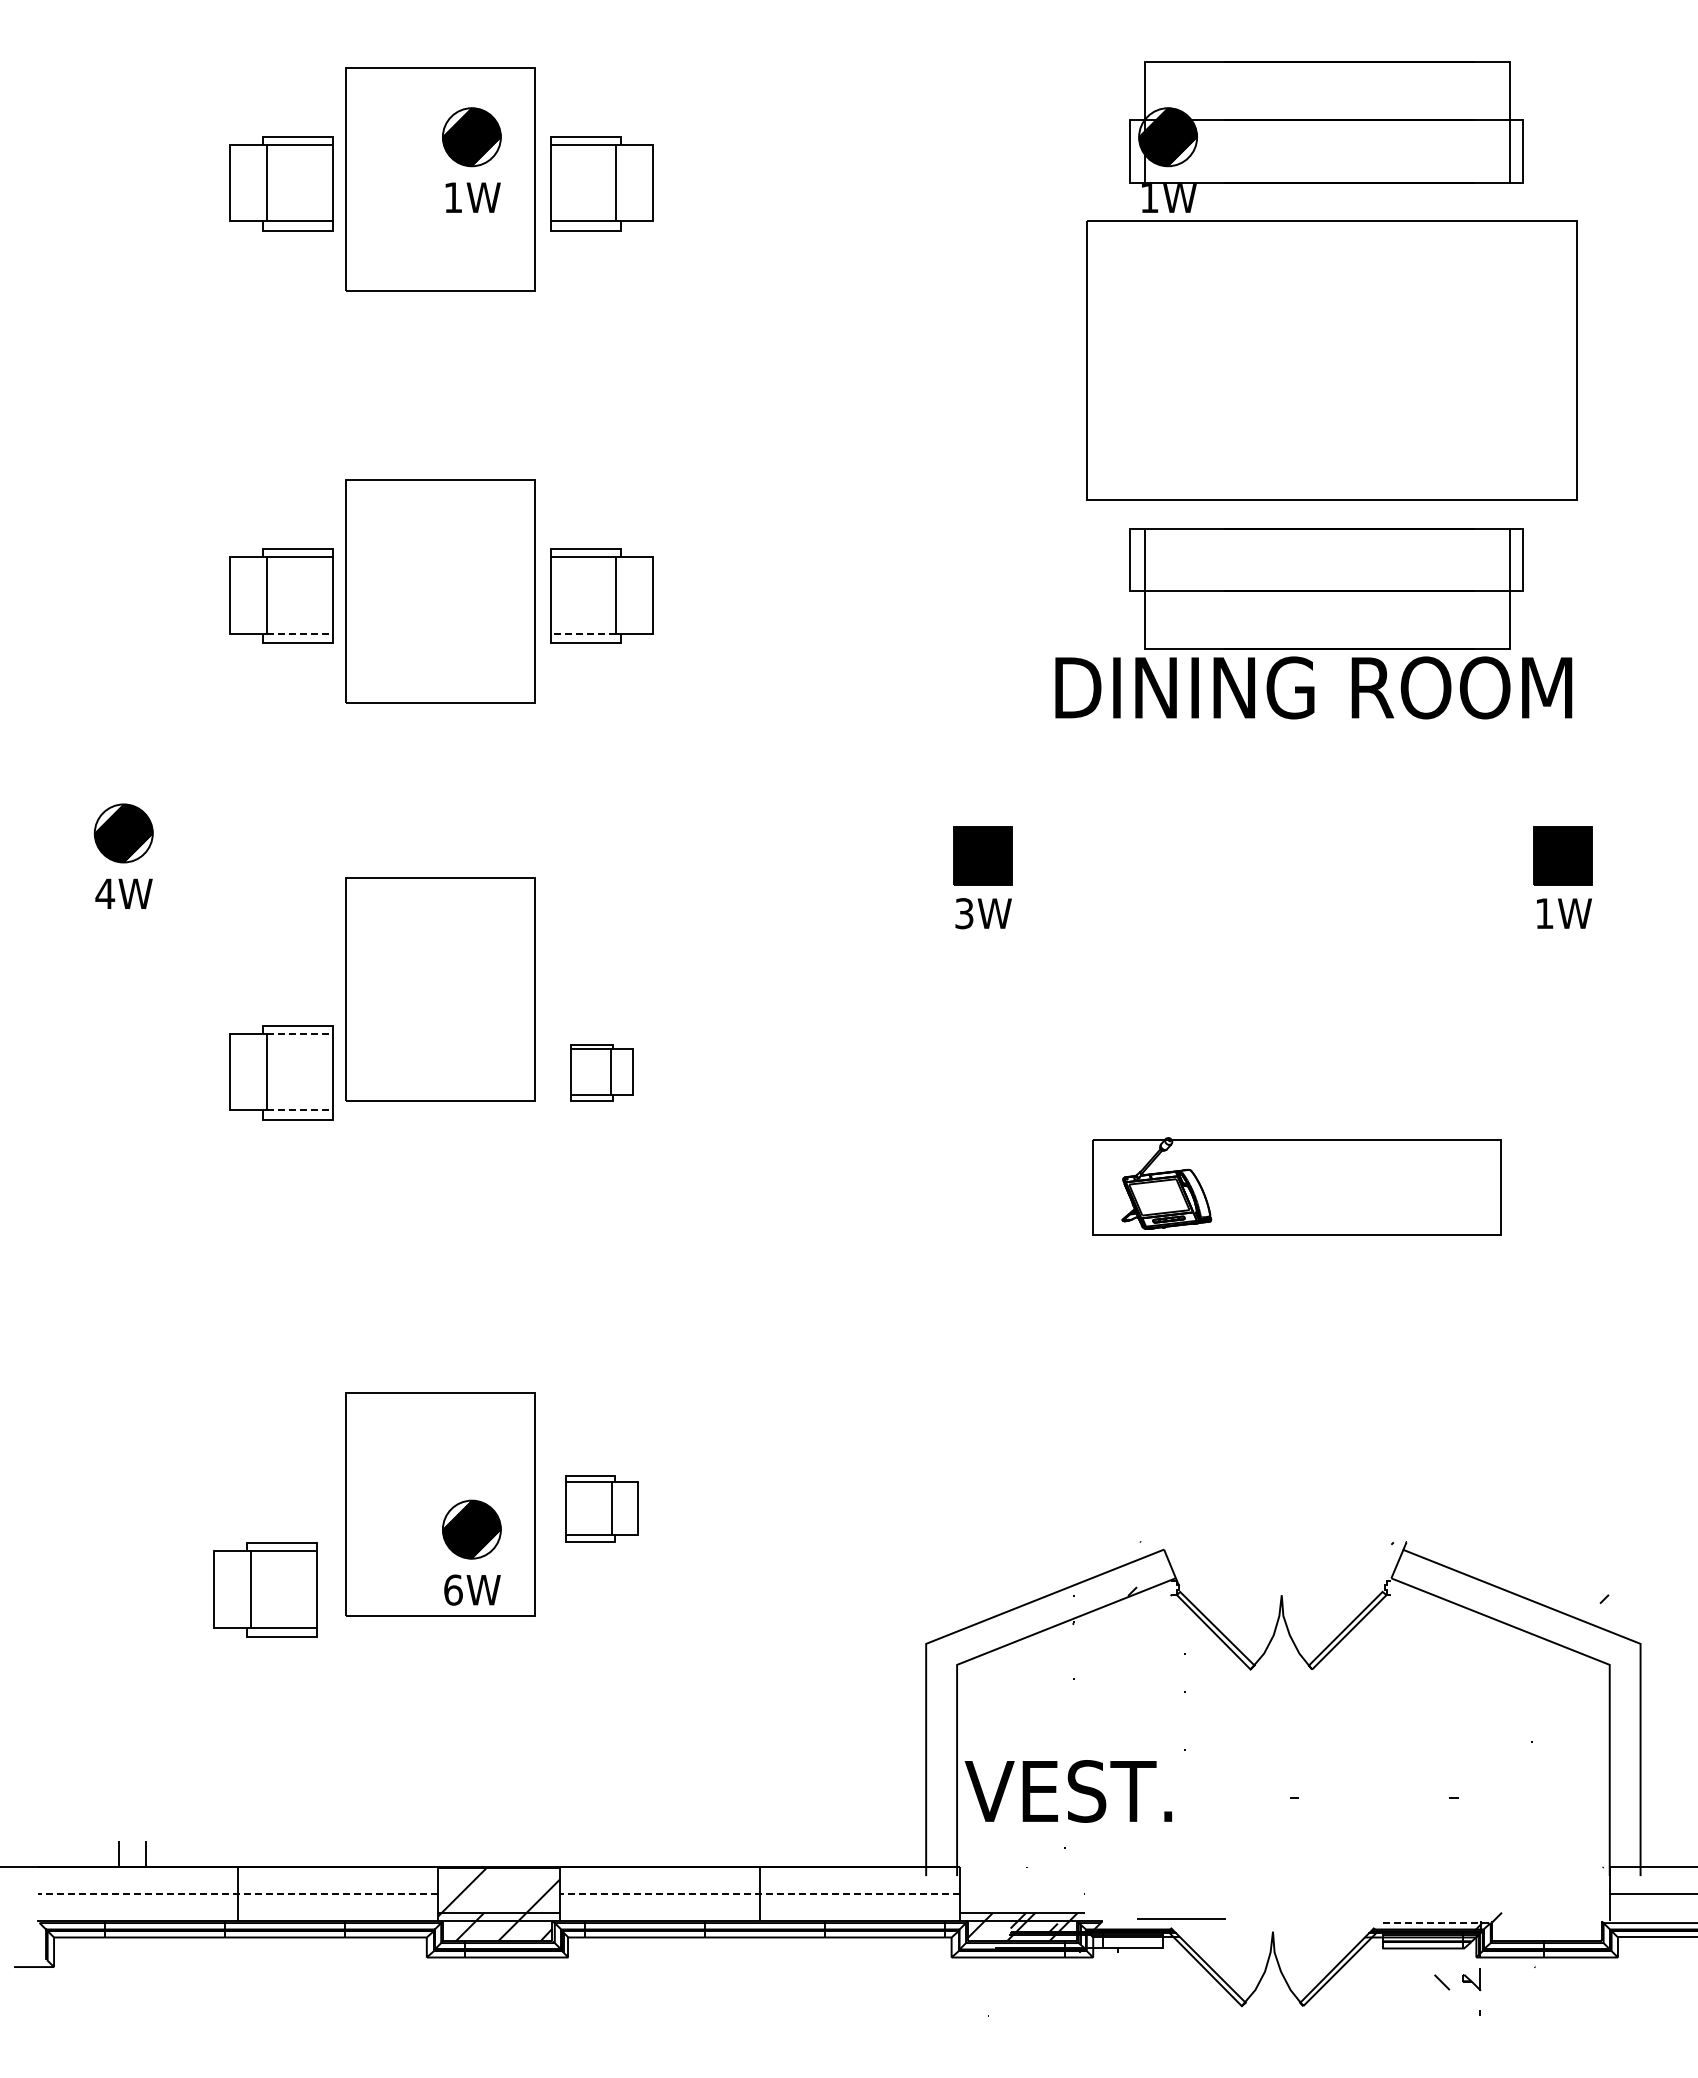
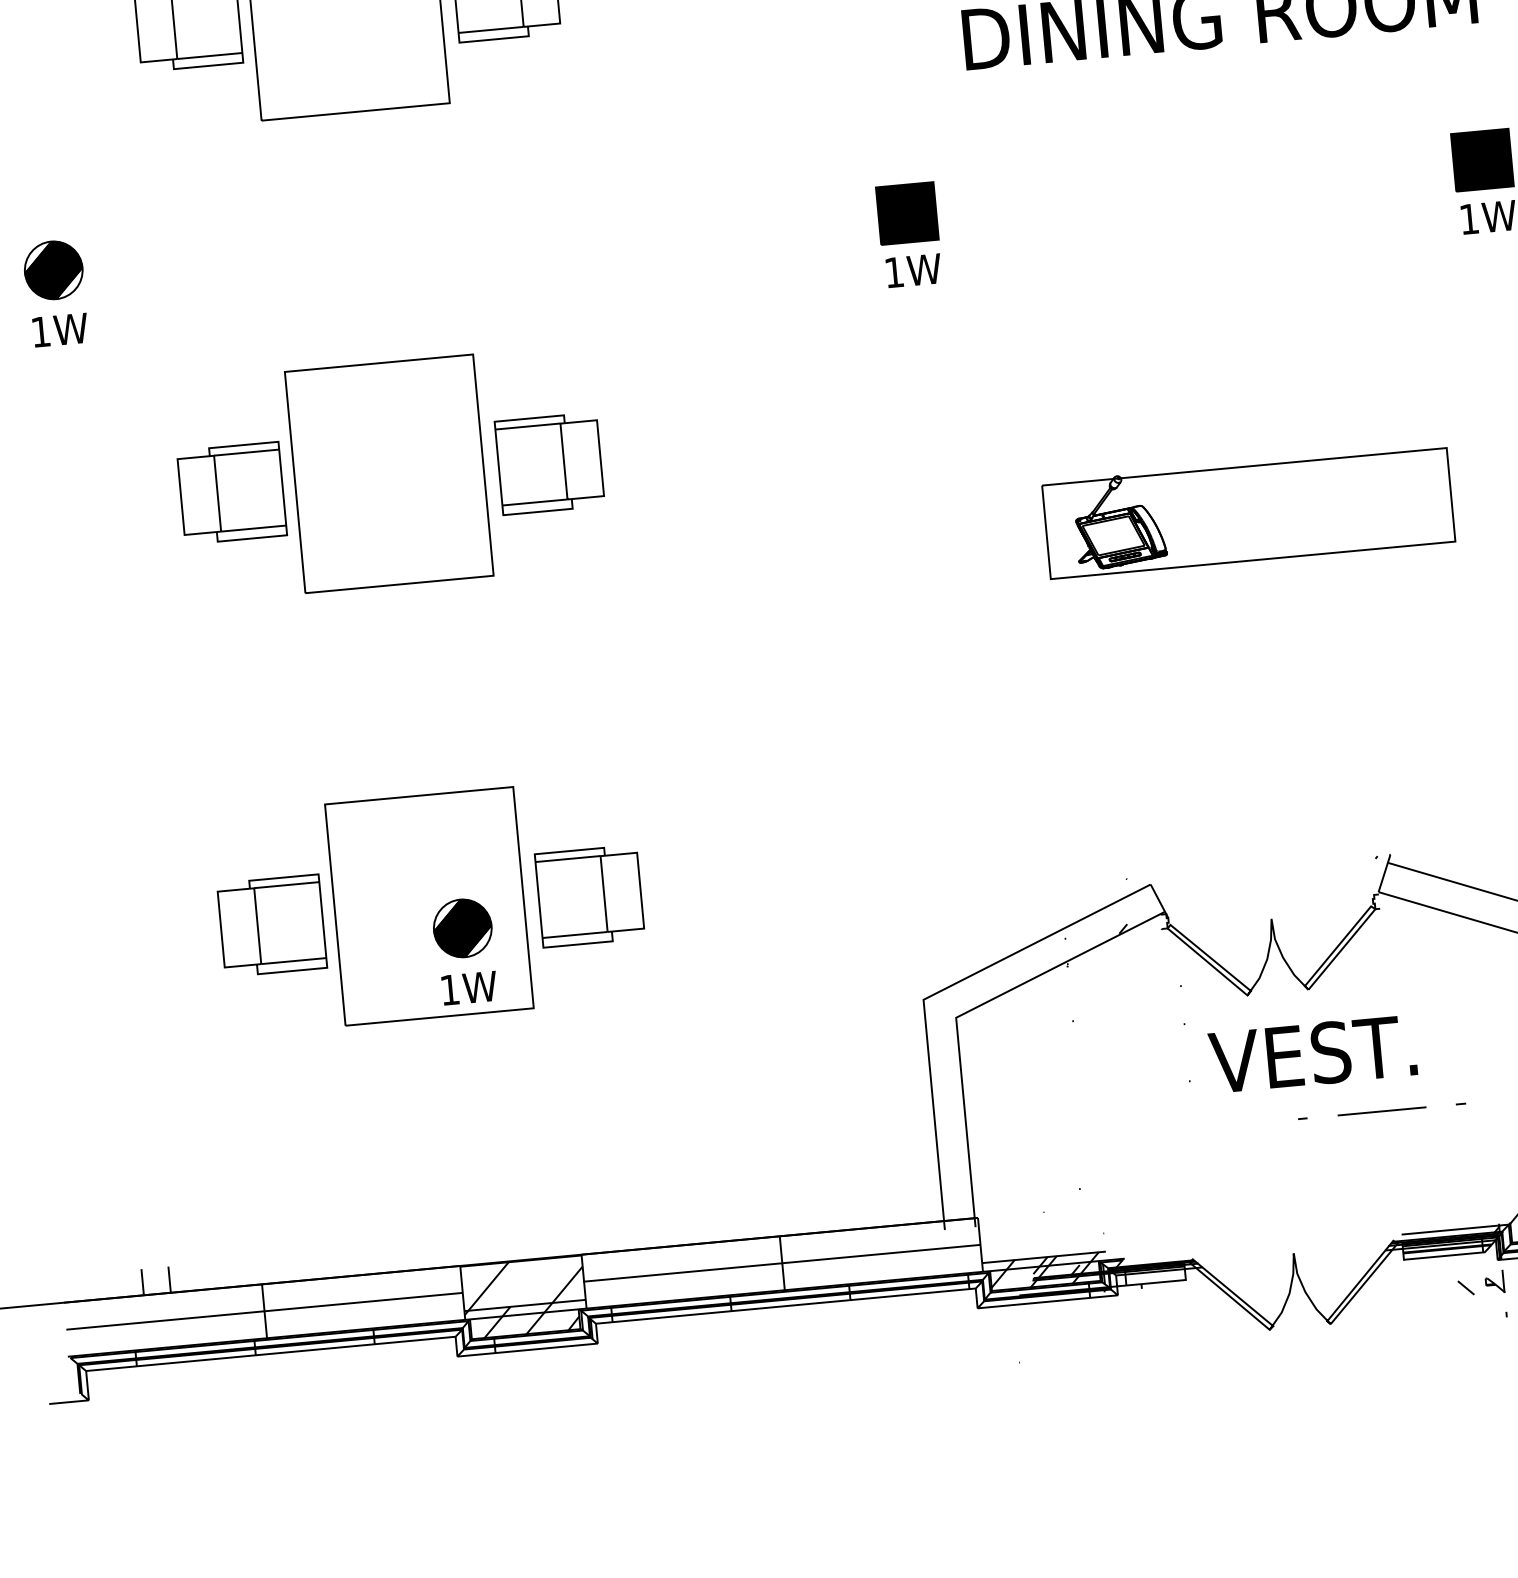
line: (299, 633) -> (209, 56), dashed -> solid
line: (583, 633) -> (491, 29), dashed -> solid
text: (105, 893) -> (41, 331), 4W -> 1W
text: (964, 913) -> (894, 272), 3W -> 1W
part: (440, 989) -> (389, 474), moved
line: (299, 1033) -> (246, 452), dashed -> solid
part: (601, 1072) -> (549, 463), size x1.67
line: (299, 1110) -> (253, 528), dashed -> solid
part: (601, 1508) -> (589, 895), size x1.43
part: (265, 1589) -> (272, 924), moved
text: (453, 1589) -> (450, 989), 6W -> 1W
text: (1067, 1791) -> (1311, 1054), moved
line: (238, 1894) -> (265, 1311), dashed -> solid
line: (759, 1894) -> (781, 1263), dashed -> solid
line: (1181, 1918) -> (1382, 1110), moved
line: (1439, 1923) -> (1458, 1229), dashed -> solid

